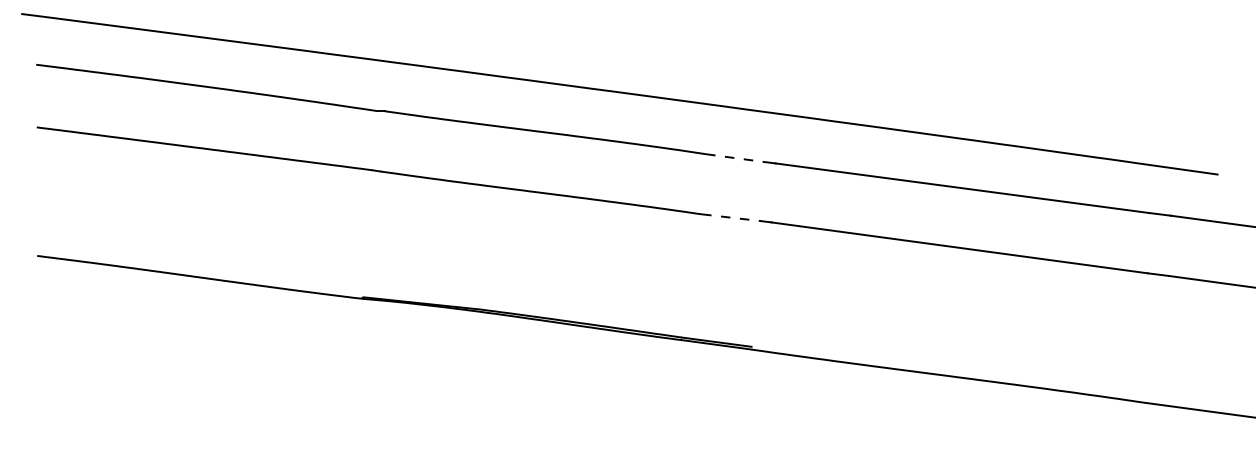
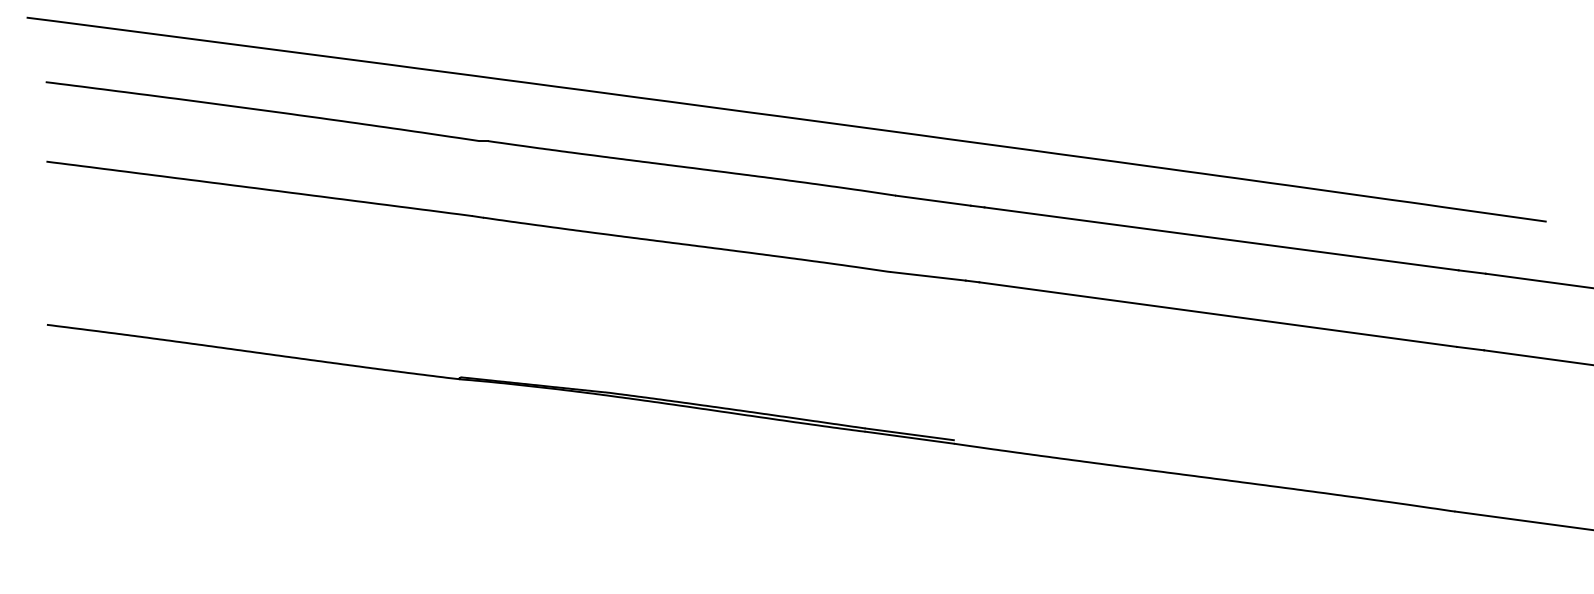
line: (735, 157) -> (933, 200), dashed -> solid
line: (731, 217) -> (928, 276), dashed -> solid

